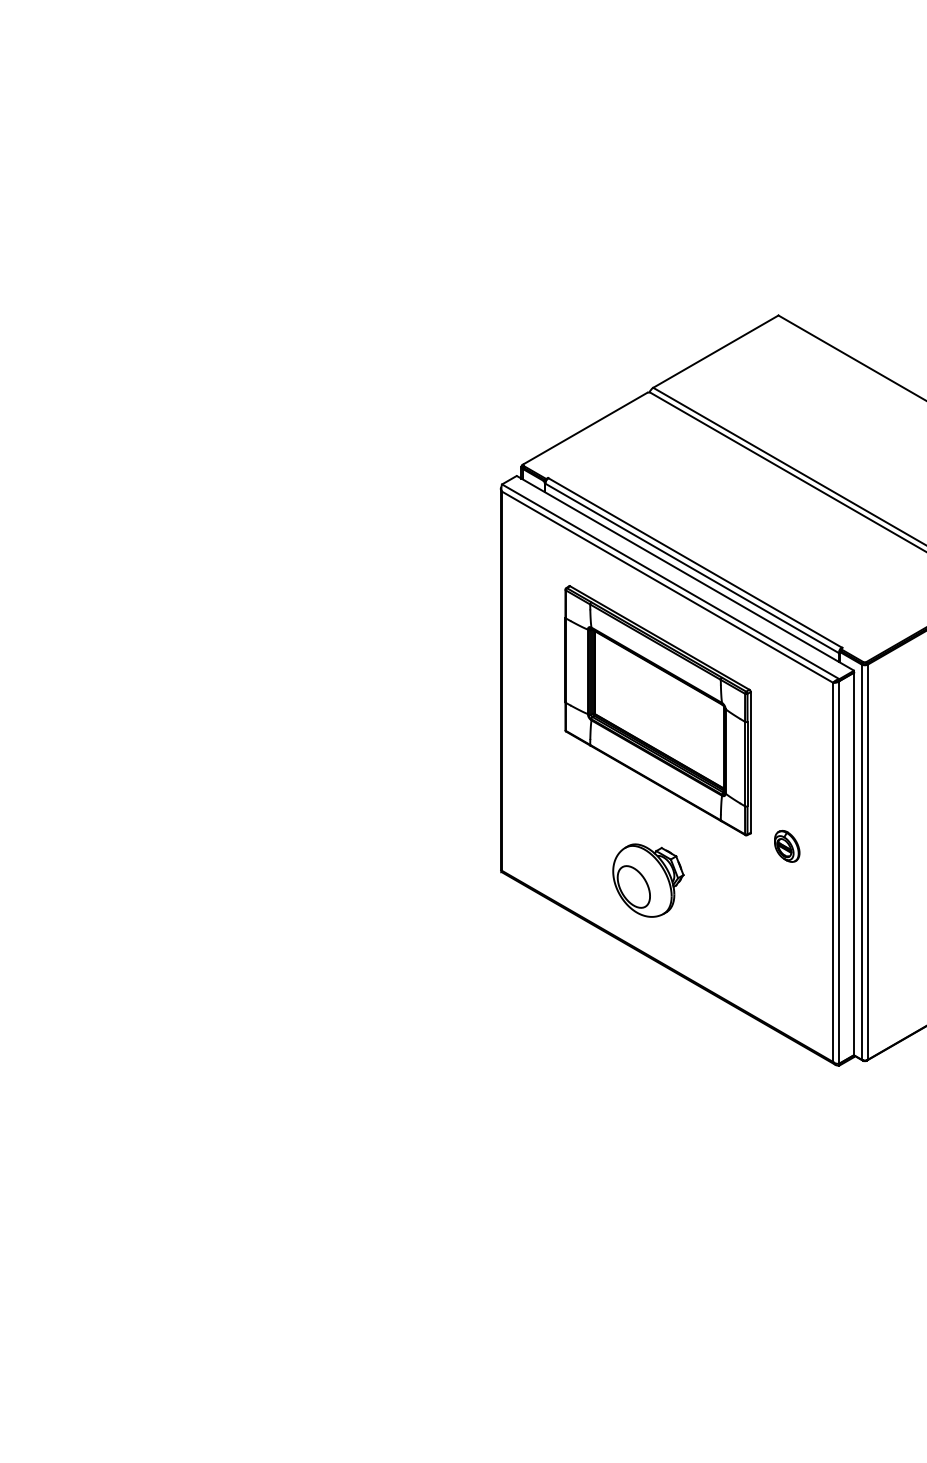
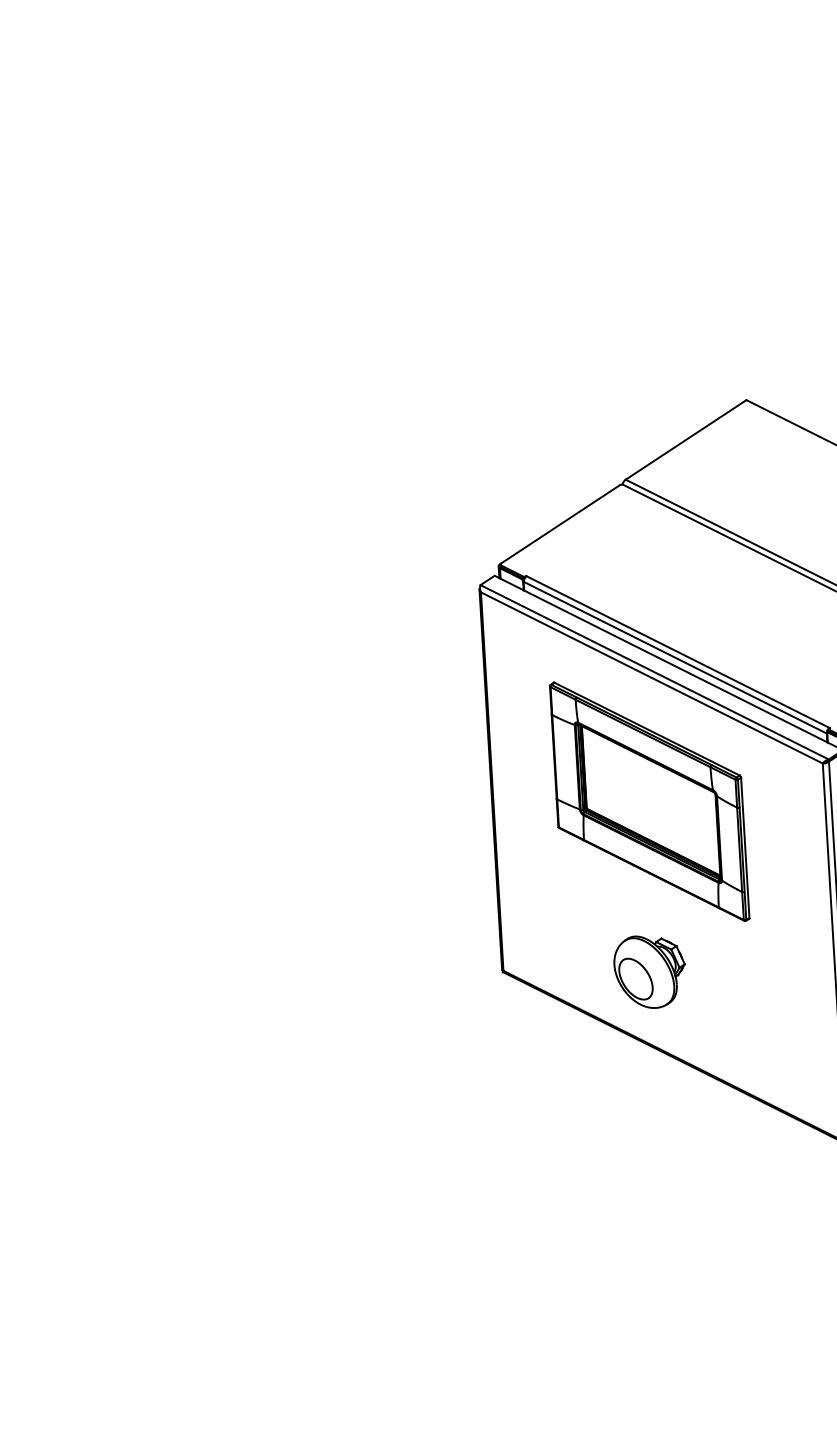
part: (787, 845) -> (786, 928), removed

